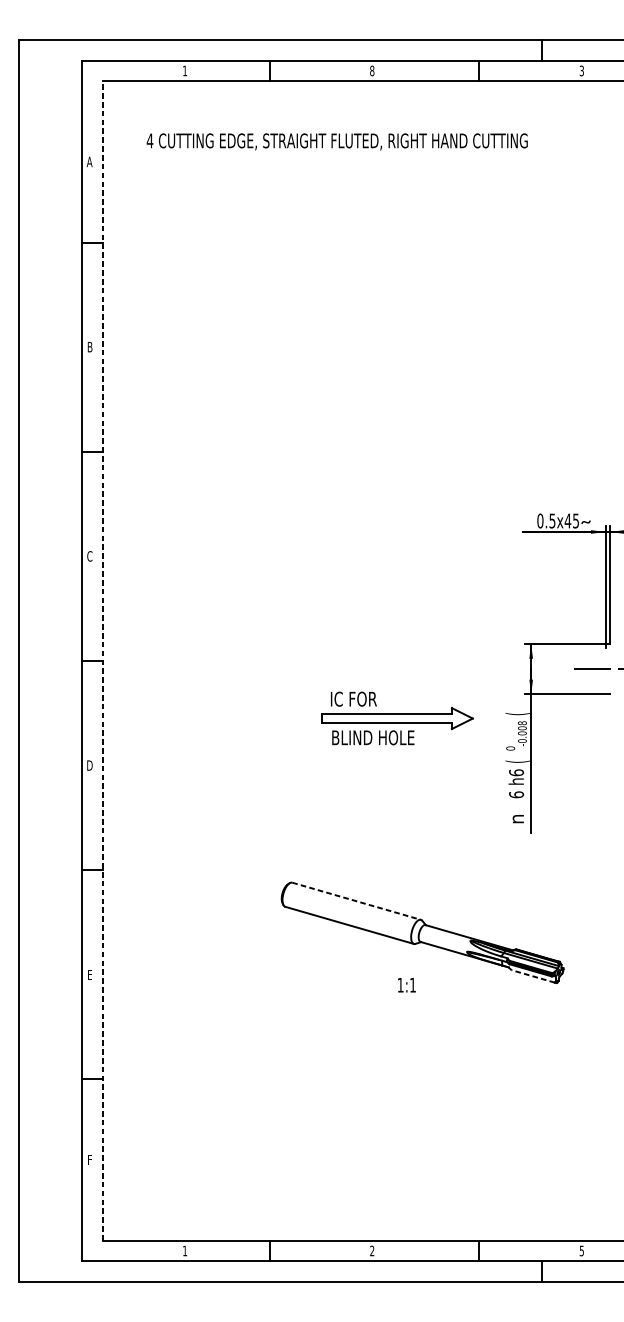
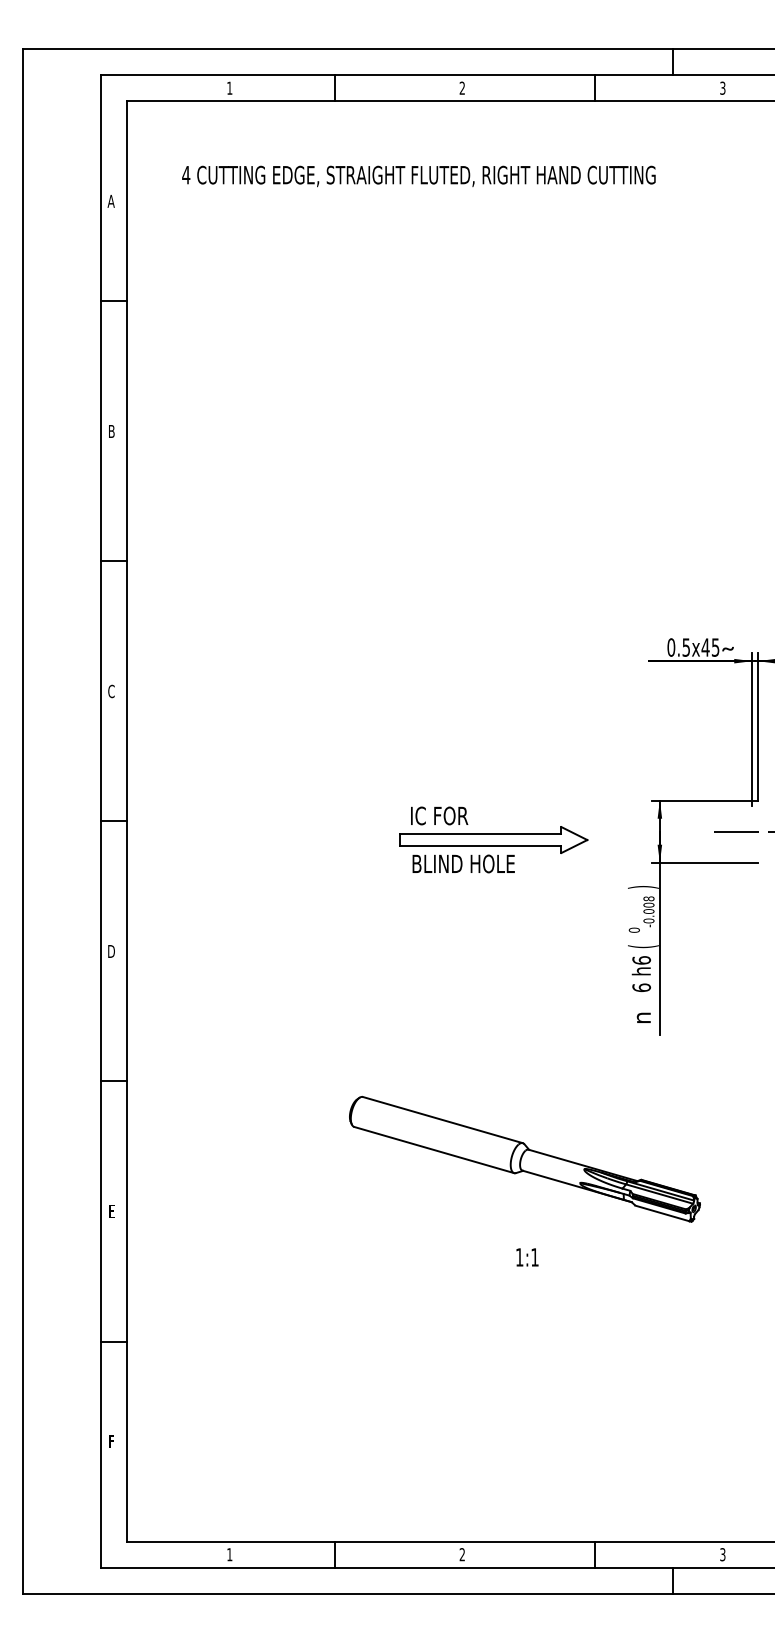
text: (372, 70) -> (462, 87), 8 -> 2
line: (102, 661) -> (127, 821), dashed -> solid
text: (518, 714) -> (643, 887), ( -> )
part: (397, 718) -> (493, 839), moved
line: (357, 901) -> (443, 1120), dashed -> solid
line: (532, 976) -> (661, 1213), dashed -> solid
text: (406, 985) -> (527, 1257), moved
text: (581, 1250) -> (722, 1554), 5 -> 3

